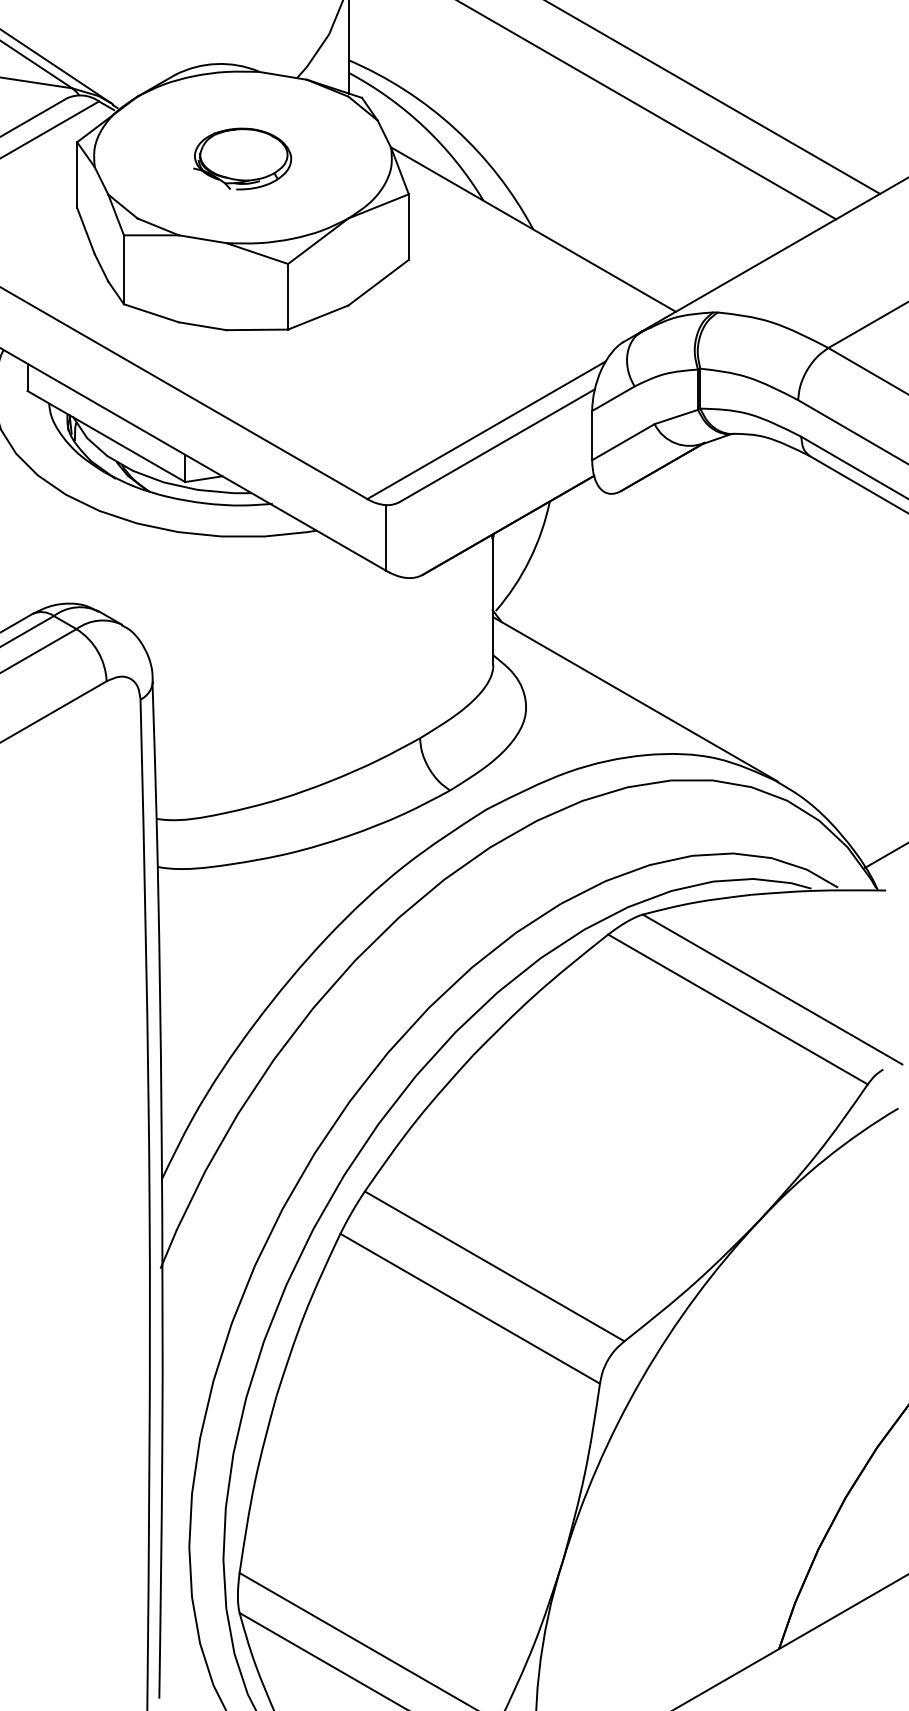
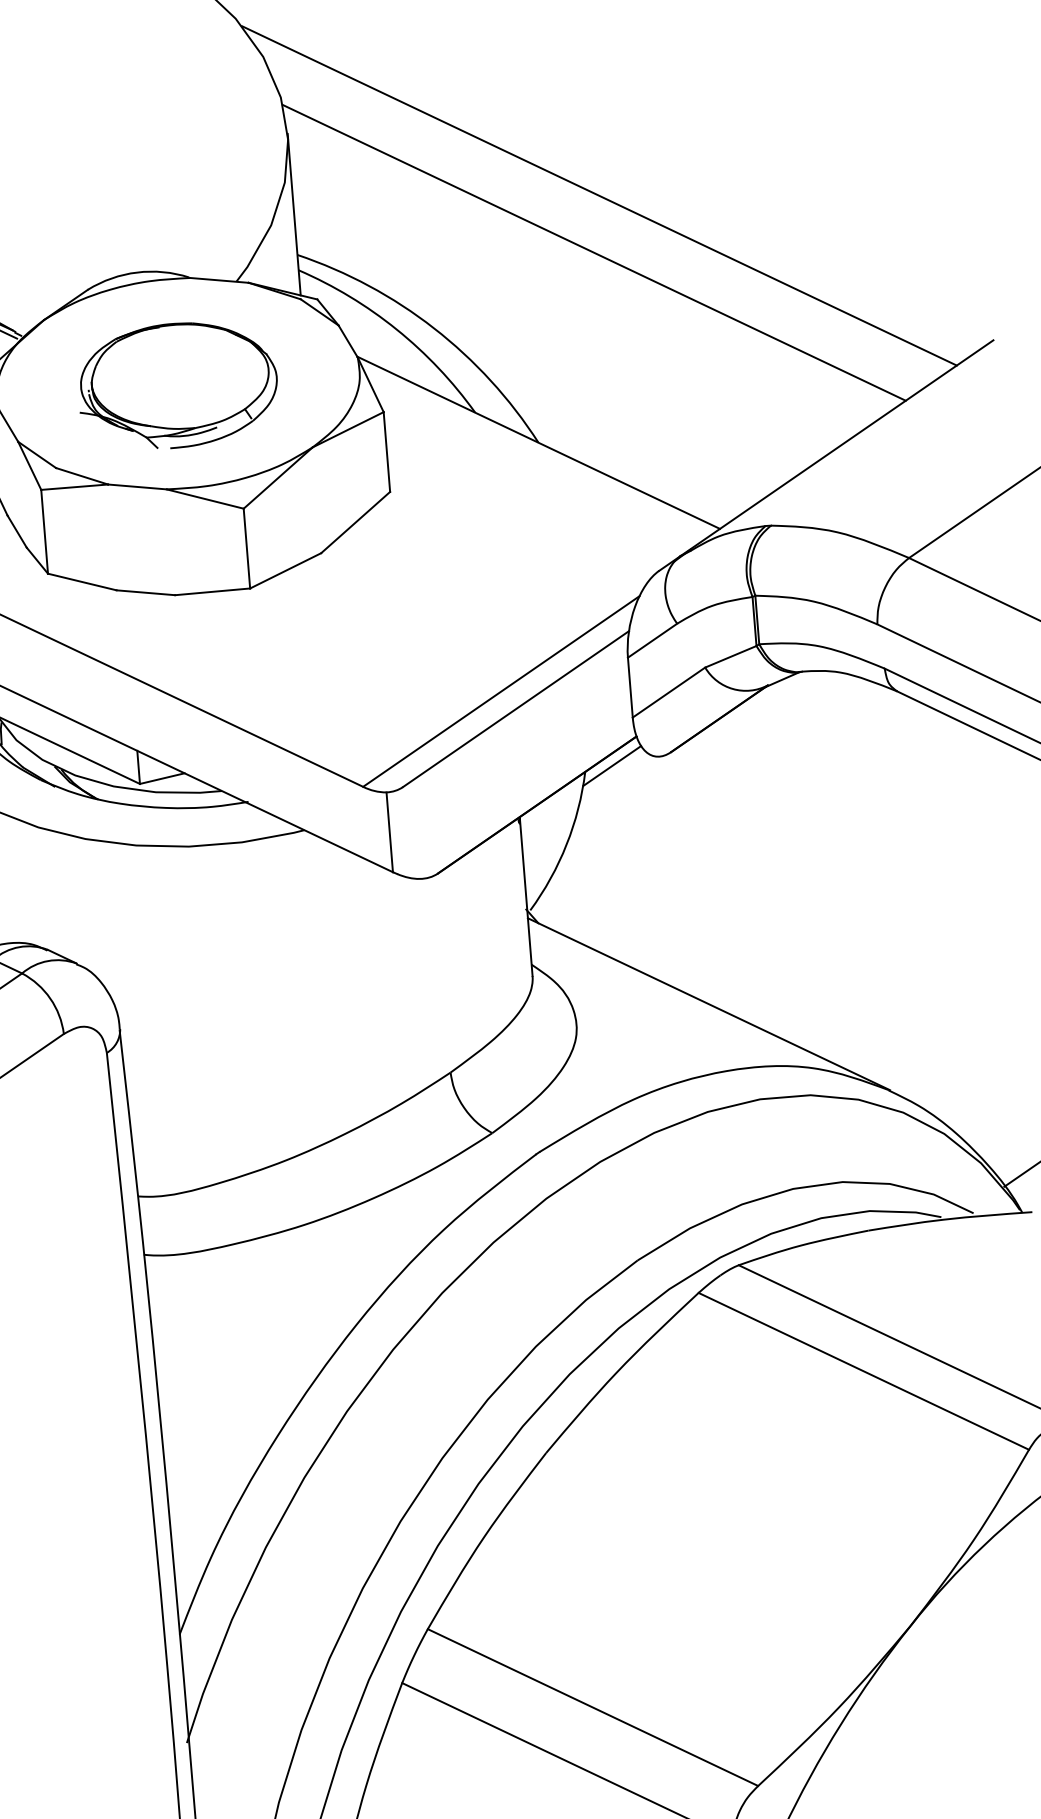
part: (242, 158) -> (177, 384), size x1.67
line: (572, 498) -> (612, 766), added

